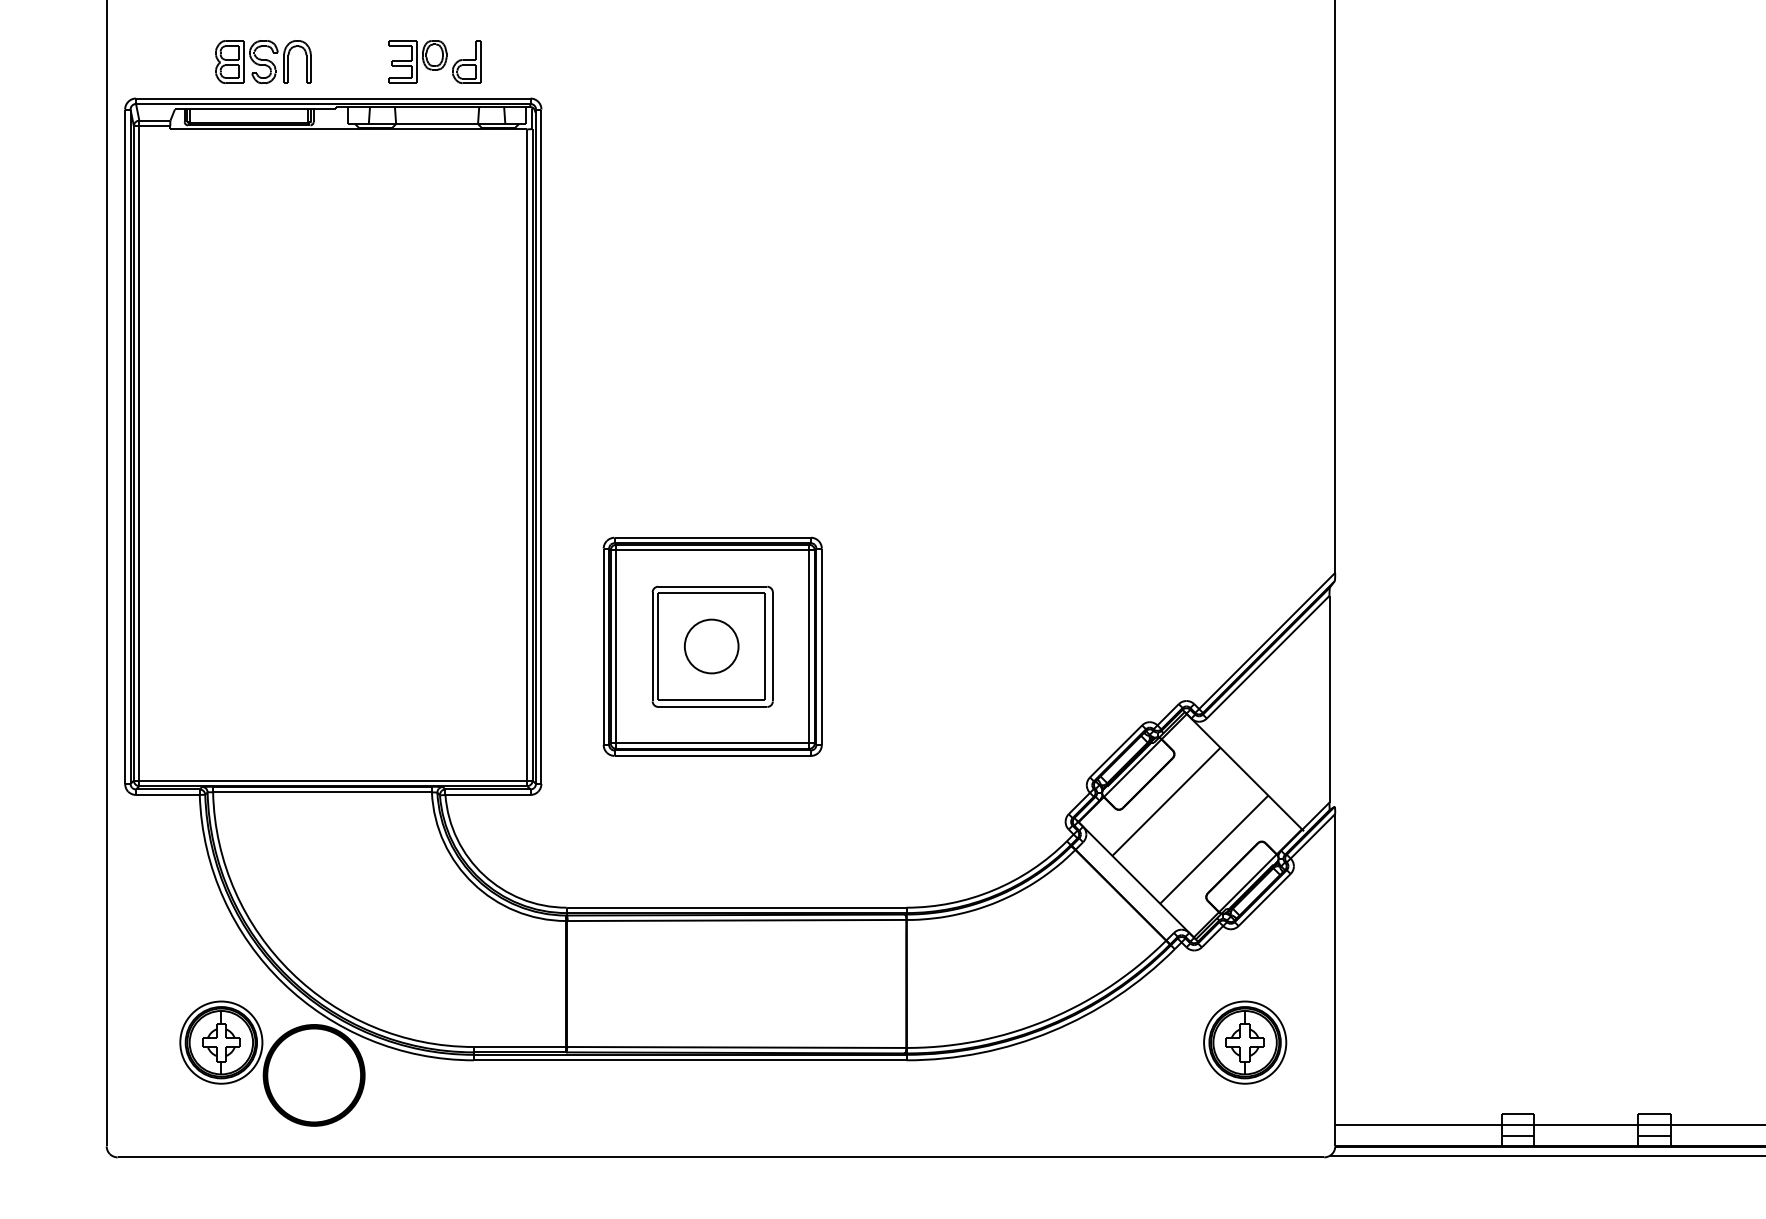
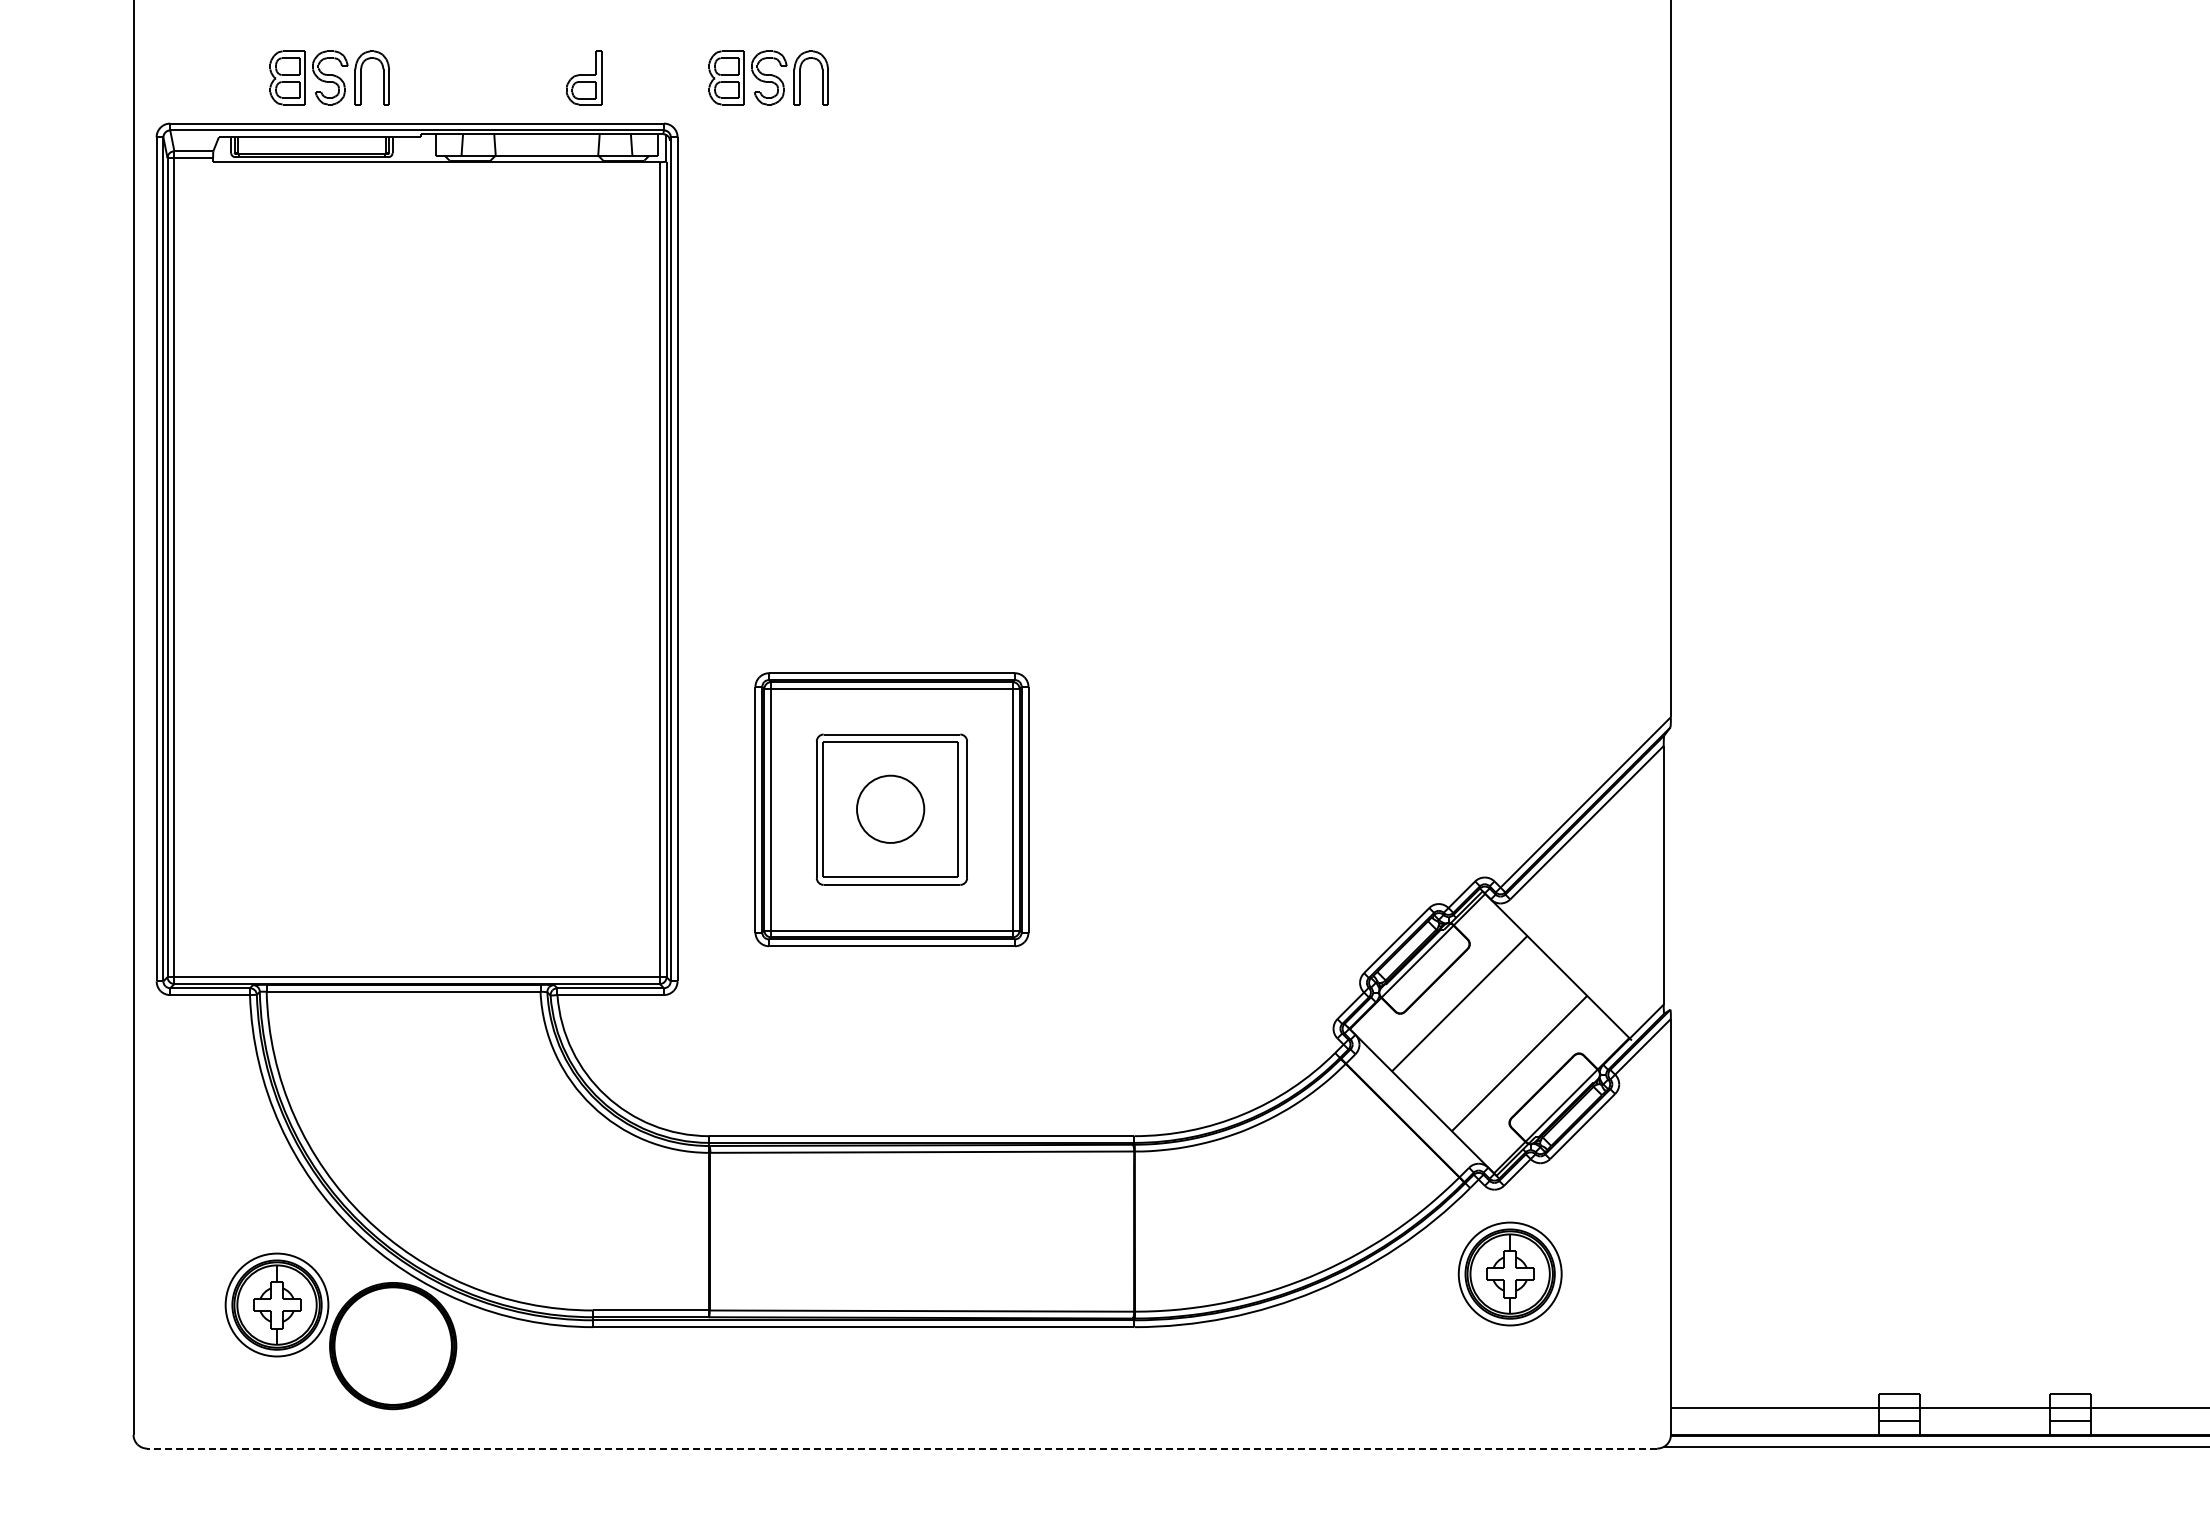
part: (417, 61) -> (522, 77), removed
part: (614, 61) -> (768, 77), added
part: (1244, 1042) -> (1509, 1273), moved
line: (721, 1157) -> (902, 1448), solid -> dashed

